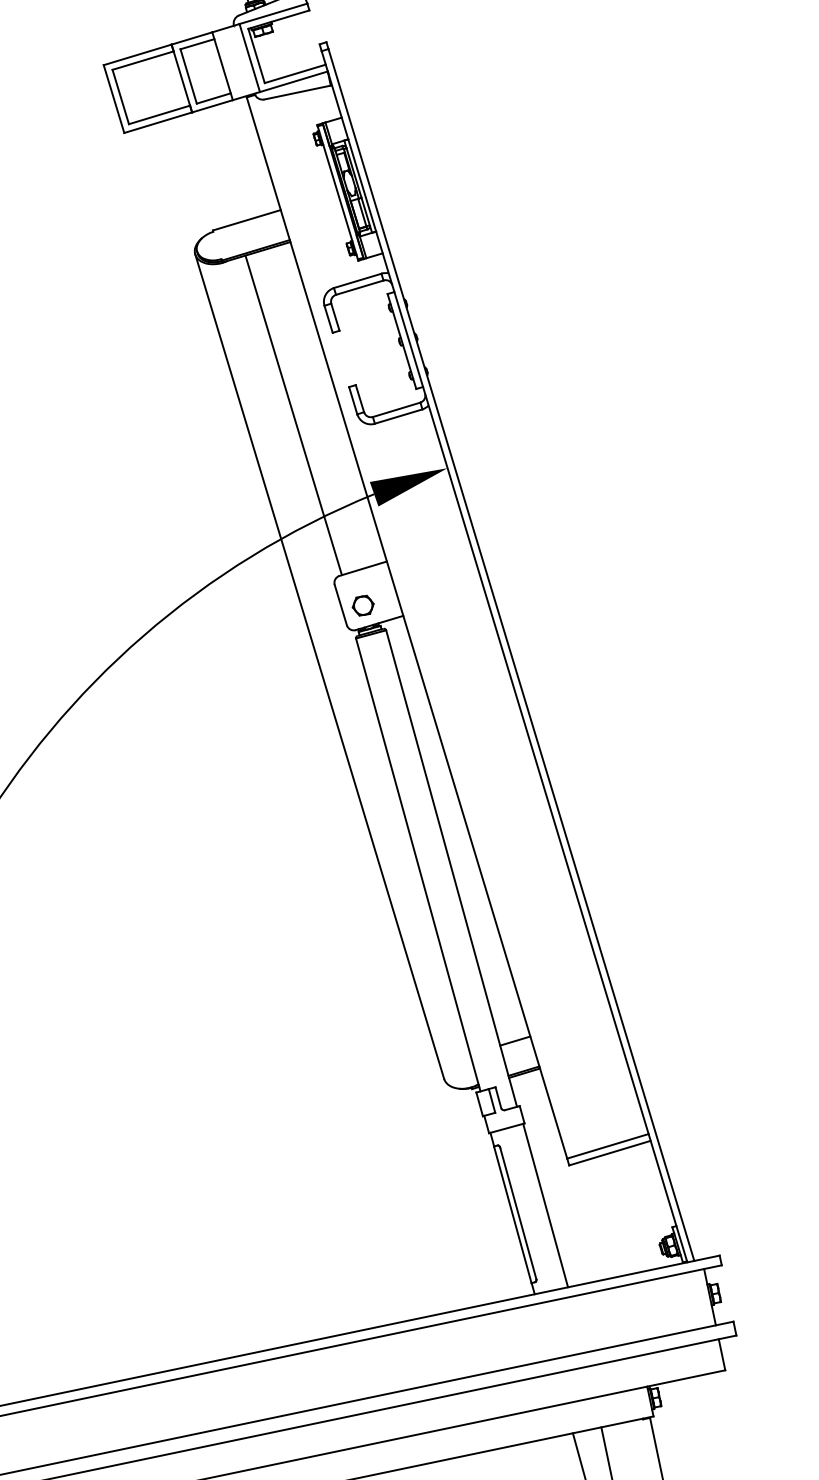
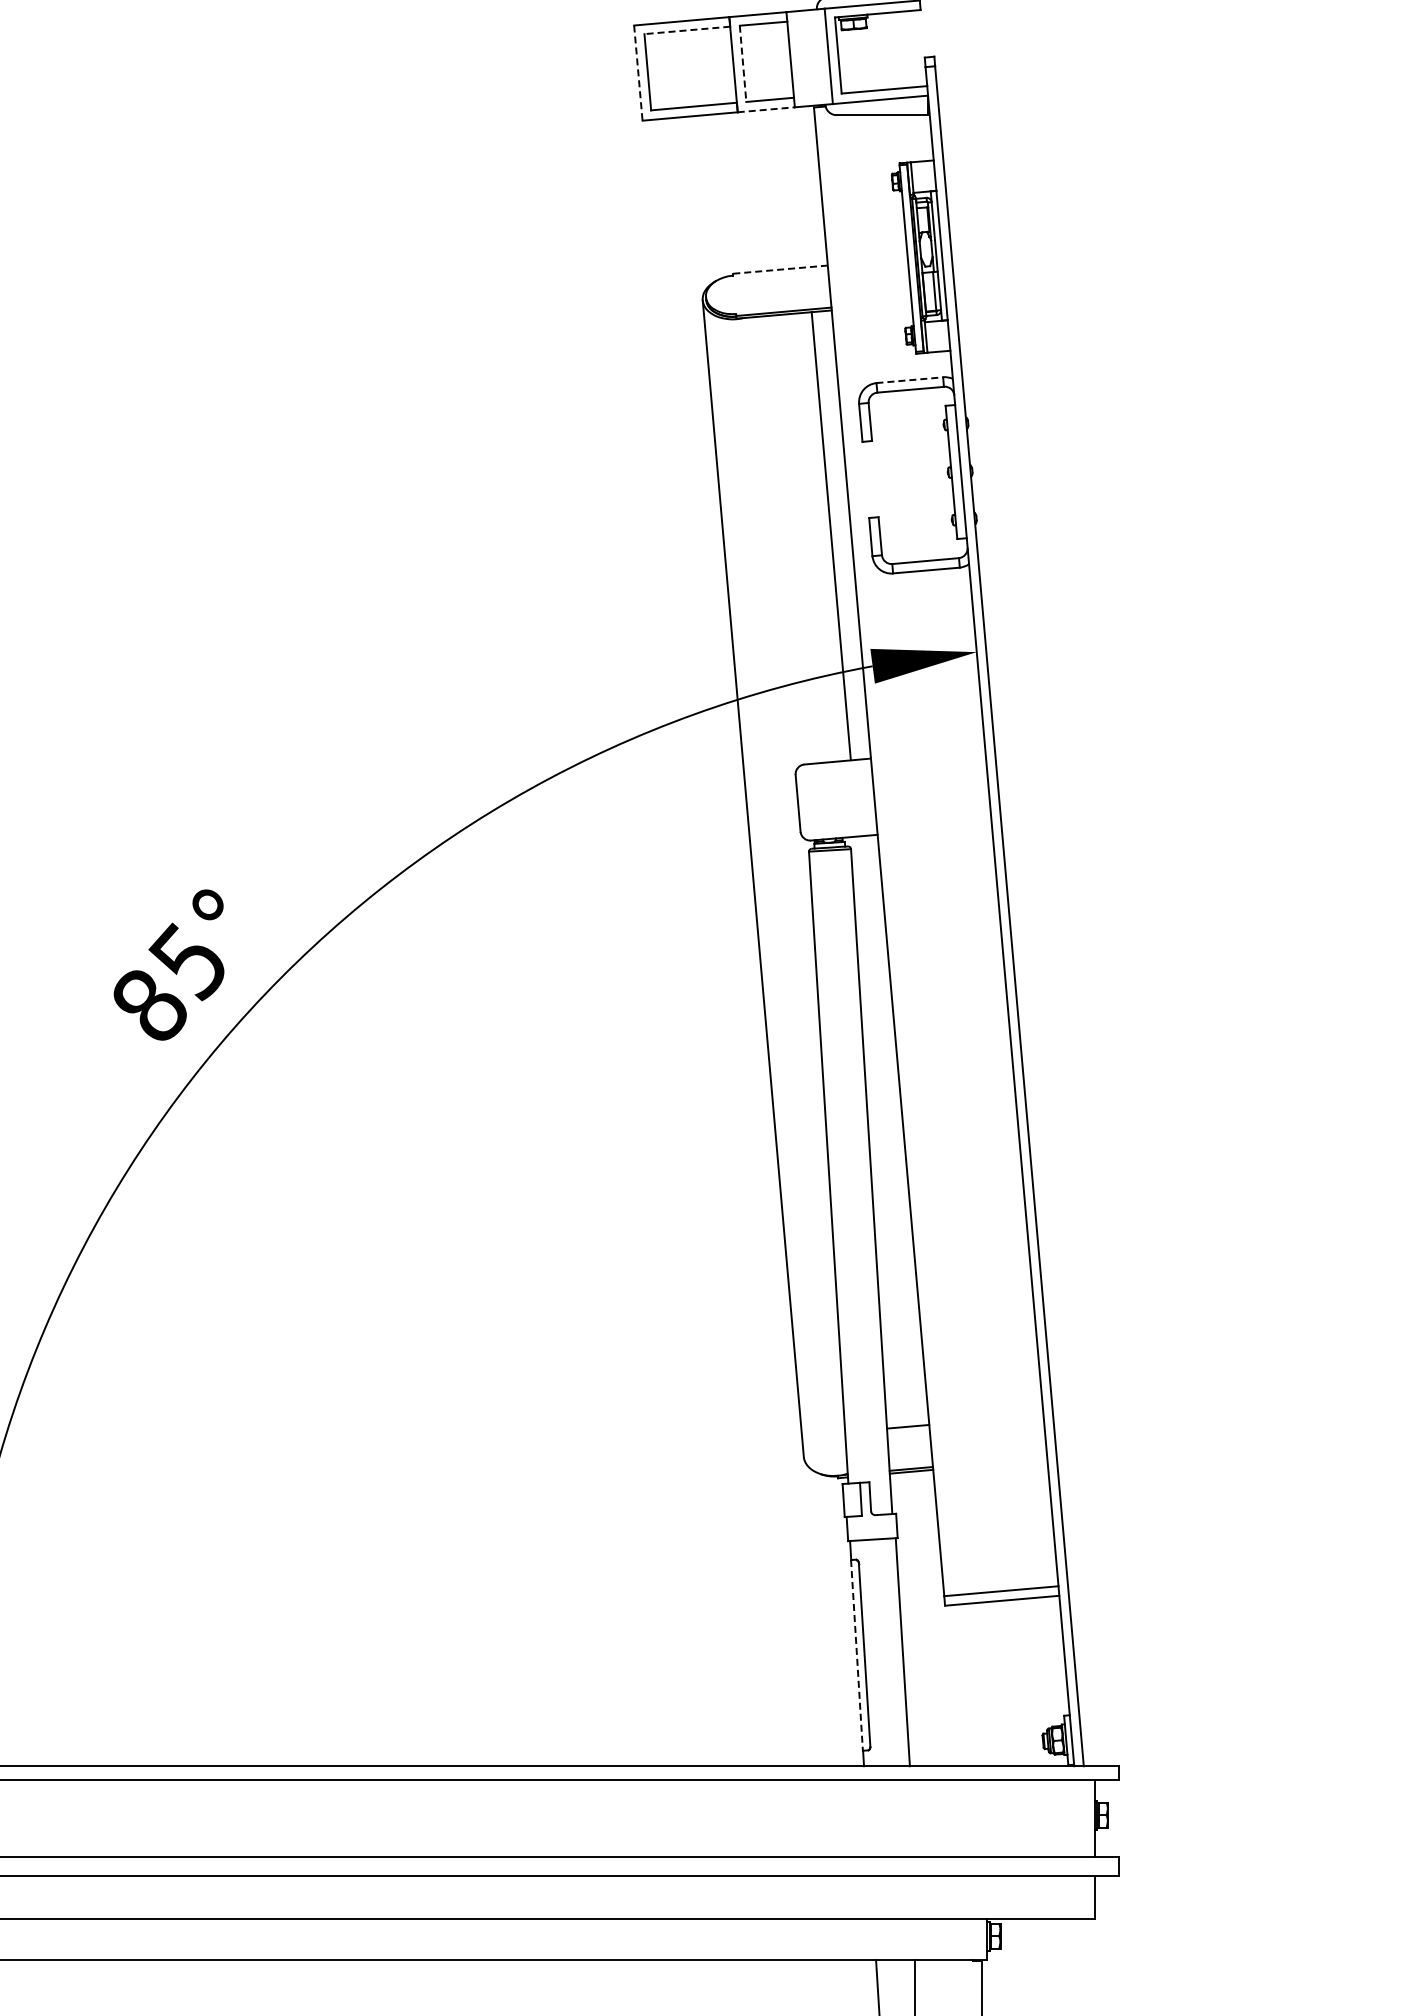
line: (142, 60) -> (686, 30), solid -> dashed
line: (189, 76) -> (743, 64), solid -> dashed
line: (114, 99) -> (638, 73), solid -> dashed
line: (212, 106) -> (766, 109), solid -> dashed
line: (247, 220) -> (780, 269), solid -> dashed
line: (358, 280) -> (910, 380), solid -> dashed
line: (293, 415) -> (830, 536), moved
part: (363, 605) -> (827, 810), removed
line: (512, 1214) -> (856, 1655), solid -> dashed

